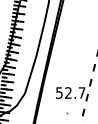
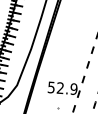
text: (81, 92) -> (73, 88), 52.7 -> 52.9

